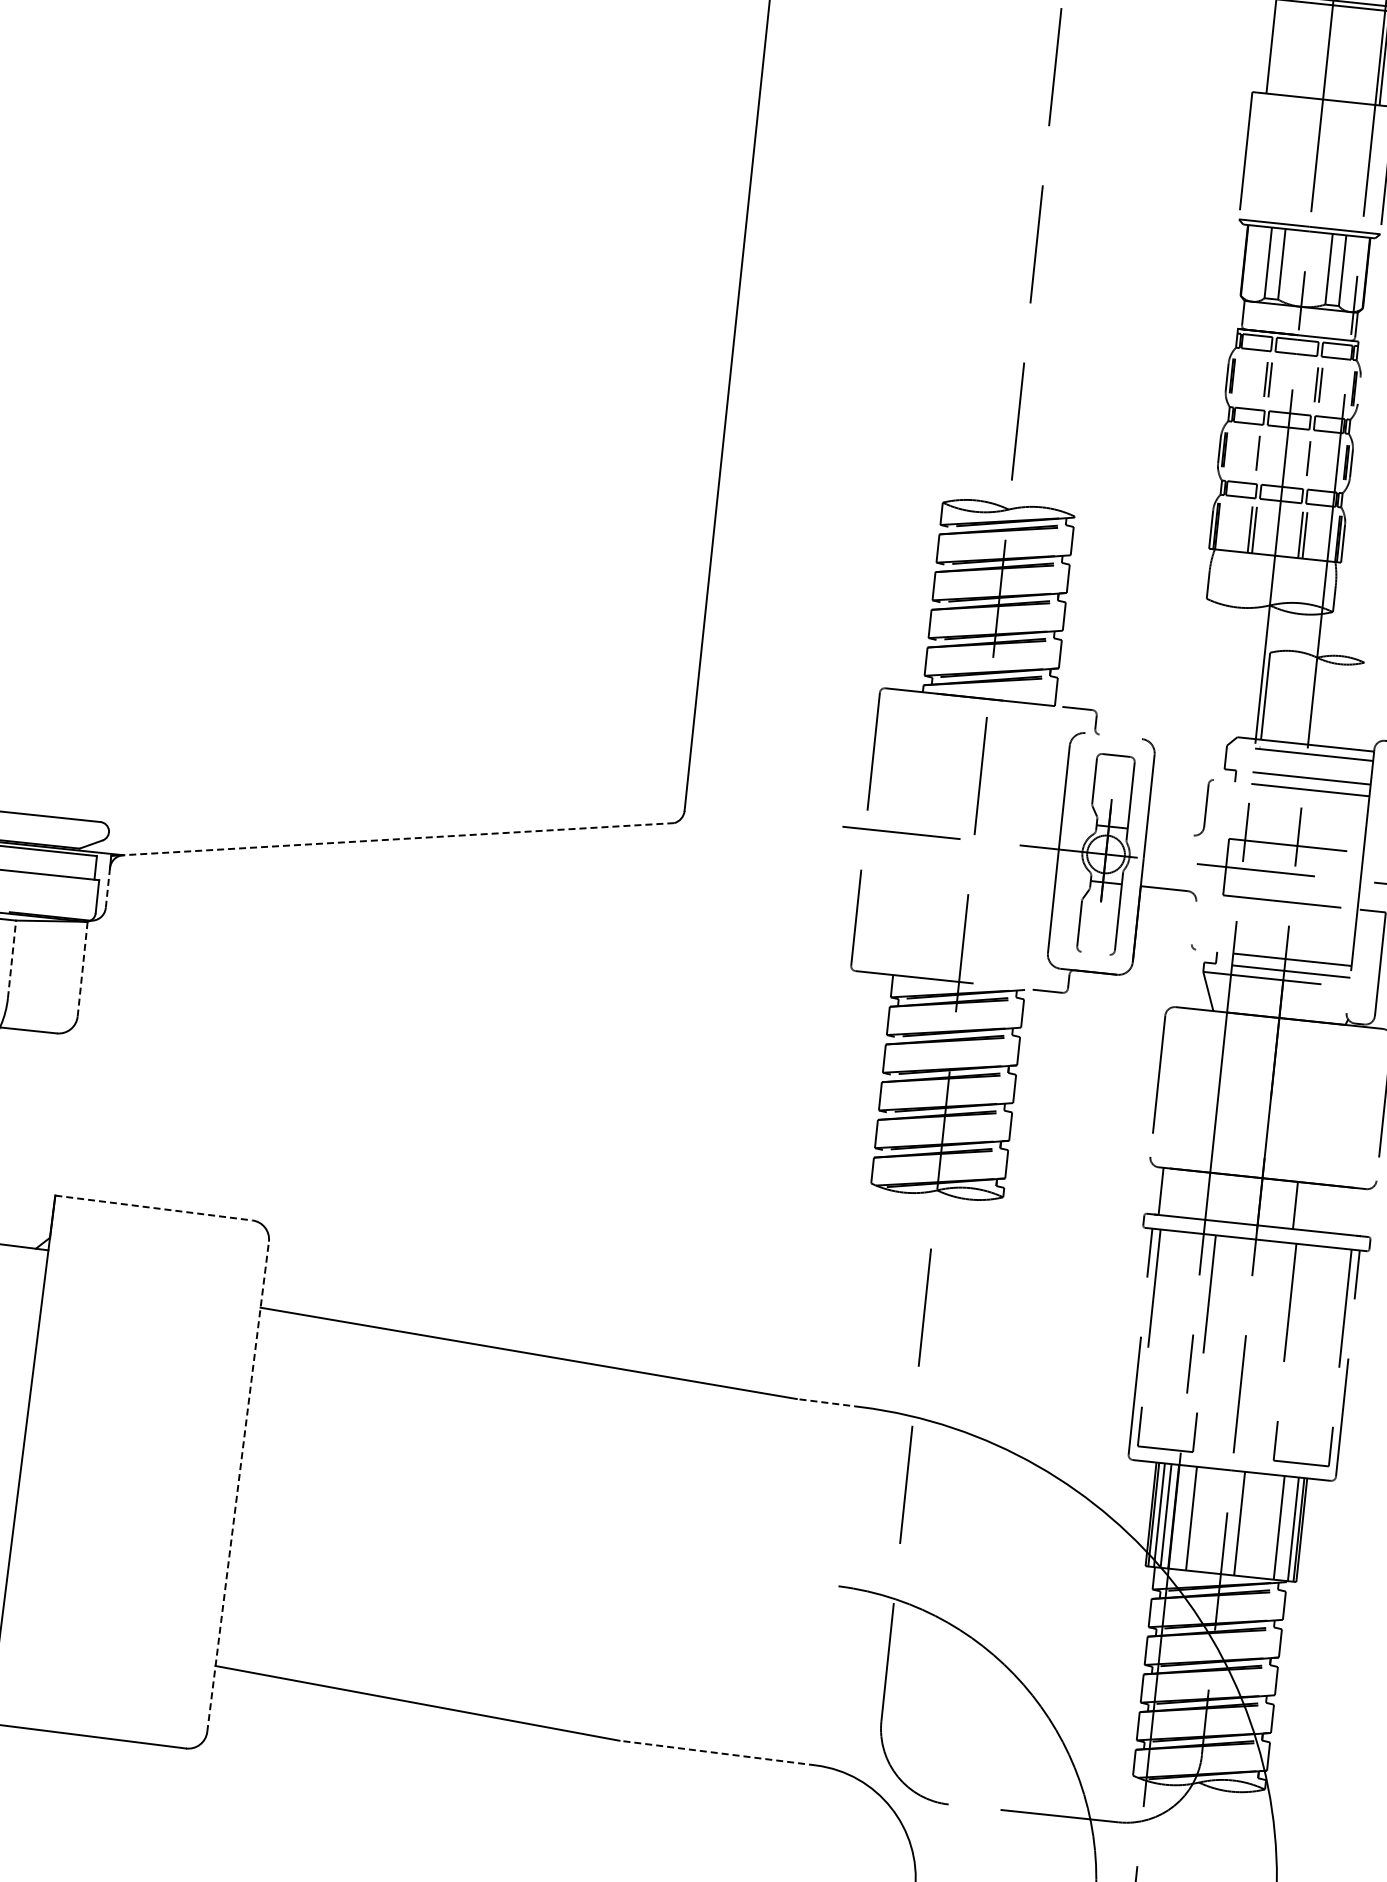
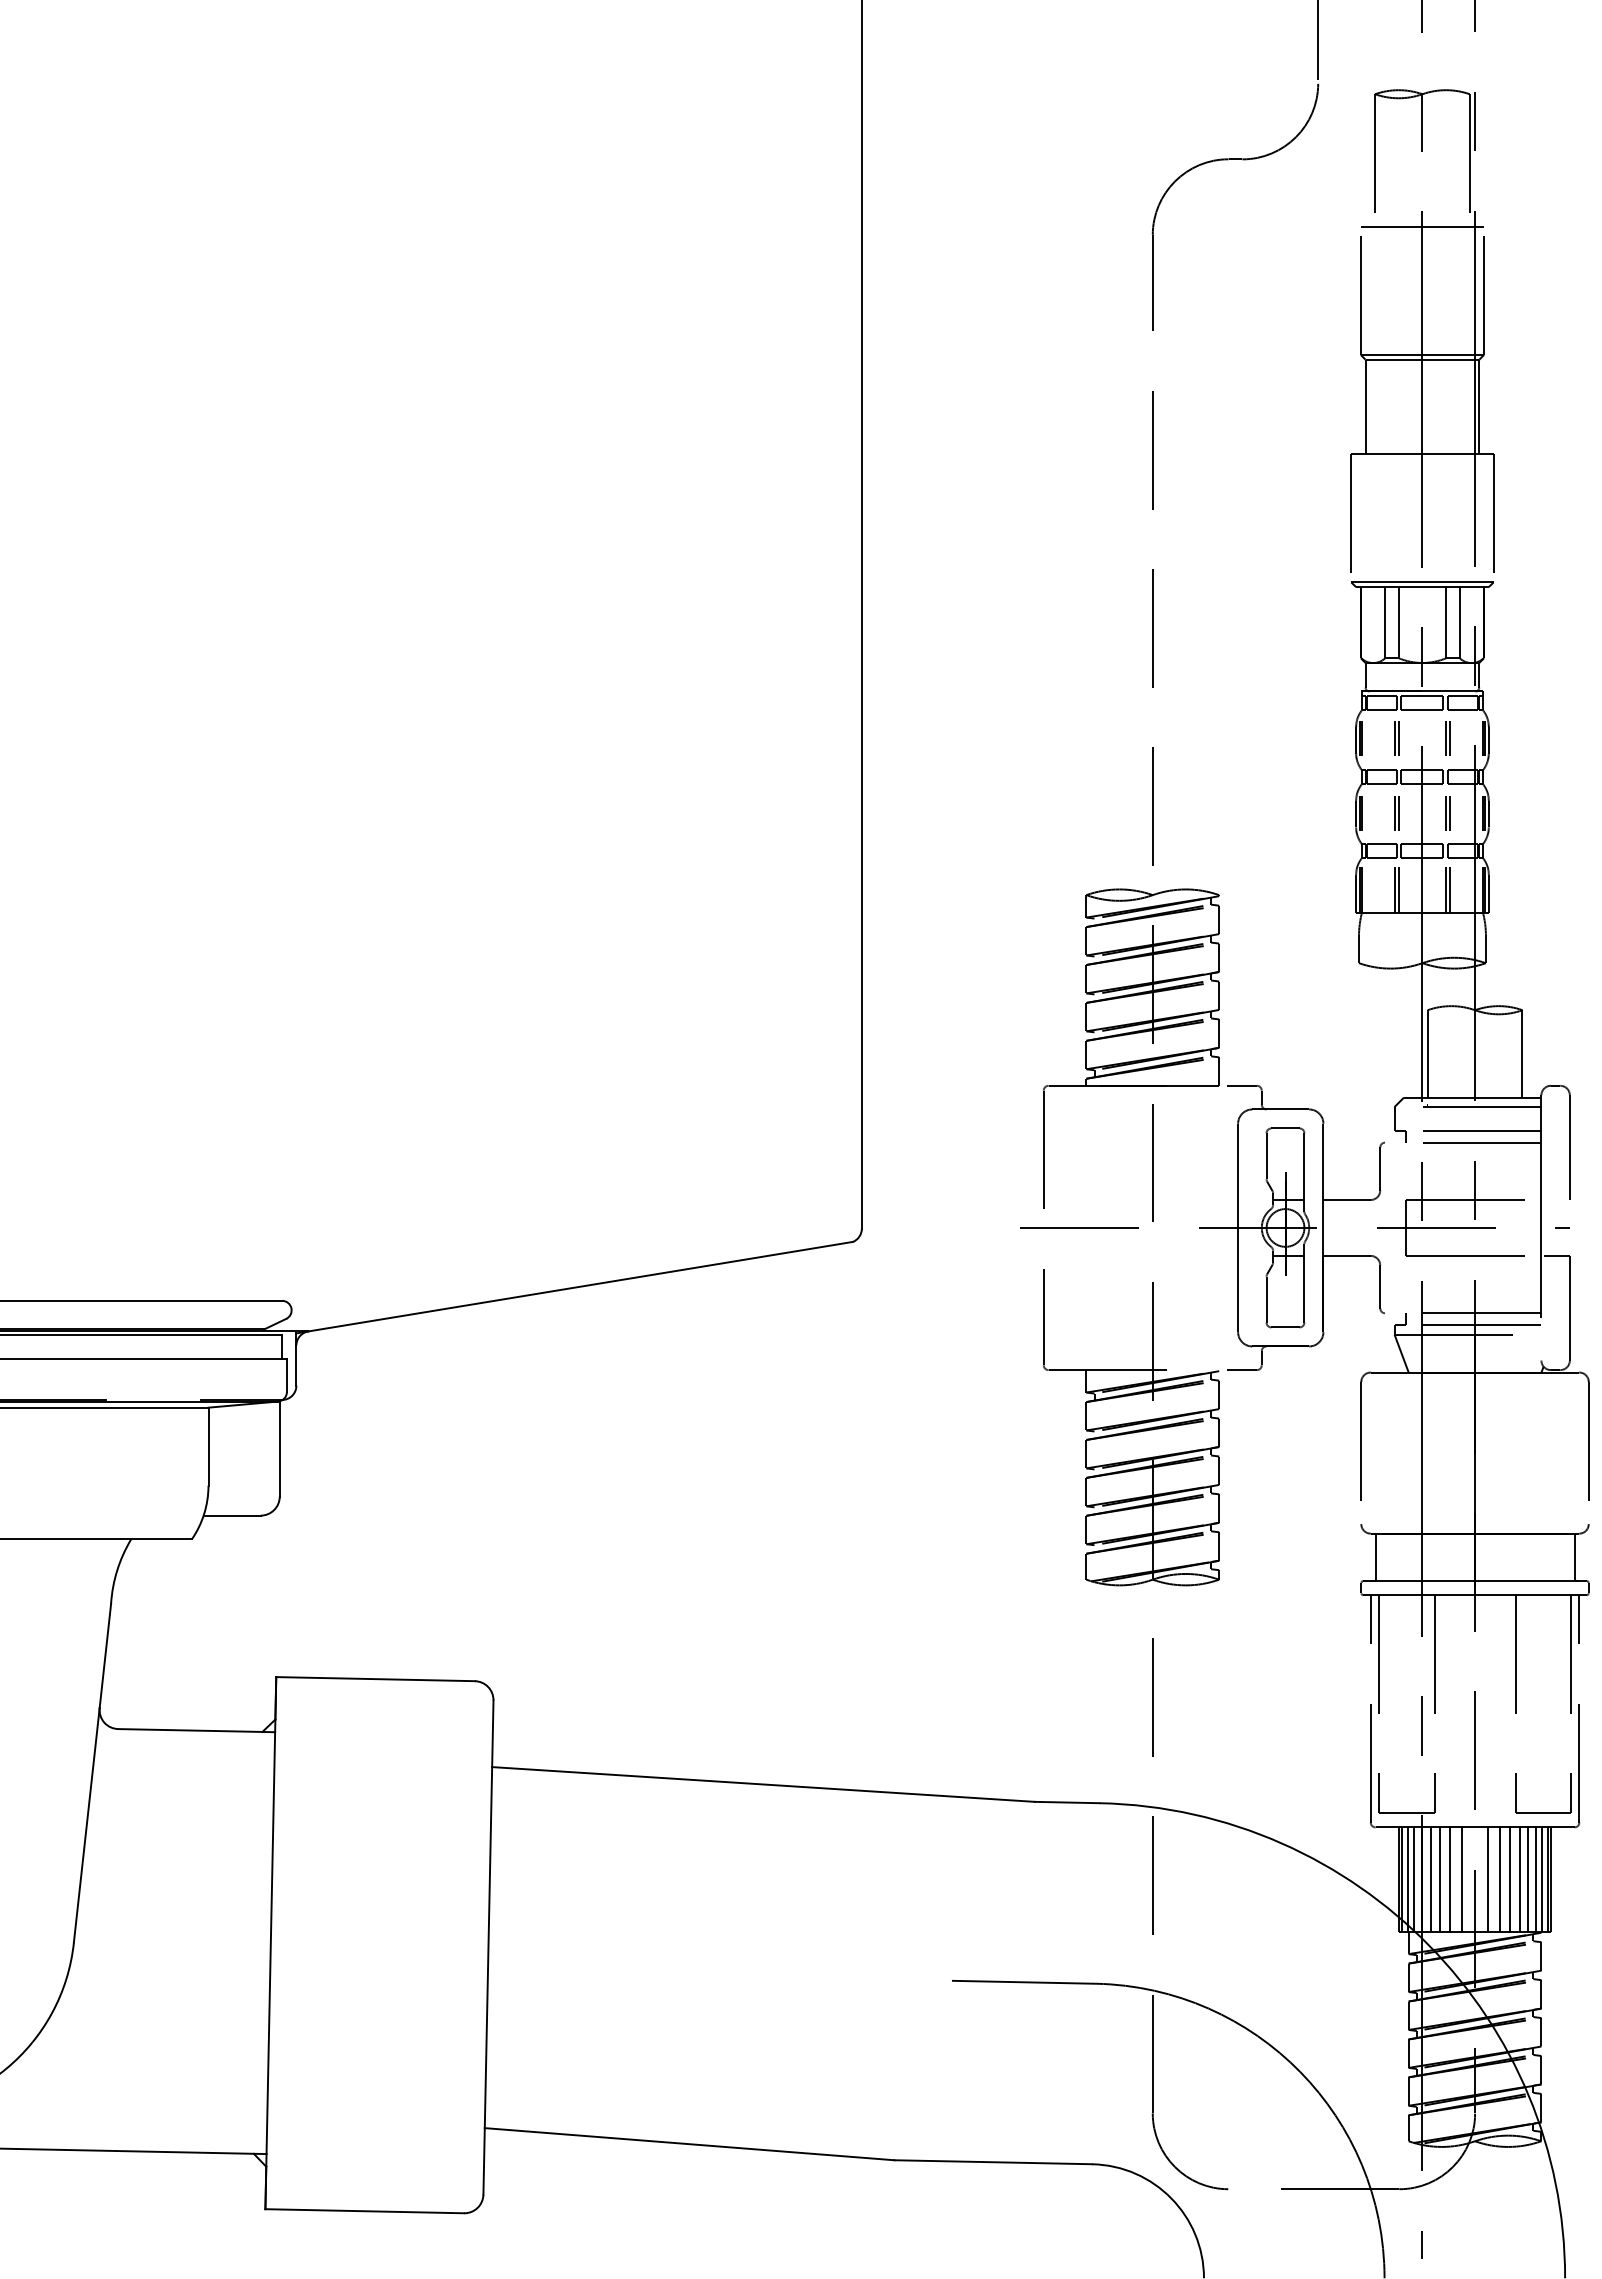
line: (1358, 390) -> (1488, 740), added
line: (1262, 453) -> (1399, 812), added
line: (1313, 458) -> (1450, 812), added
line: (1359, 705) -> (1522, 1053), added
line: (1113, 736) -> (1280, 1109), added
line: (1169, 833) -> (1346, 1200), added
line: (398, 838) -> (580, 1286), dashed -> solid
line: (107, 888) -> (296, 1366), dashed -> solid
line: (1194, 922) -> (1380, 1286), added
line: (1095, 953) -> (1285, 1327), added
line: (12, 959) -> (208, 1446), dashed -> solid
line: (82, 969) -> (279, 1449), dashed -> solid
line: (1295, 1205) -> (1574, 1557), moved
line: (154, 1208) -> (376, 1679), dashed -> solid
line: (828, 1402) -> (1066, 1802), dashed -> solid
line: (238, 1486) -> (488, 1947), dashed -> solid
line: (1182, 1517) -> (1430, 1879), added
line: (1201, 1519) -> (1450, 1879), added
line: (1212, 1520) -> (1461, 1879), added
line: (1250, 1524) -> (1499, 1879), added
line: (1261, 1525) -> (1510, 1879), added
line: (1270, 1526) -> (1519, 1879), added
line: (1286, 1528) -> (1535, 1879), added
line: (766, 1576) -> (1023, 1981), added
line: (717, 1753) -> (993, 2162), dashed -> solid

